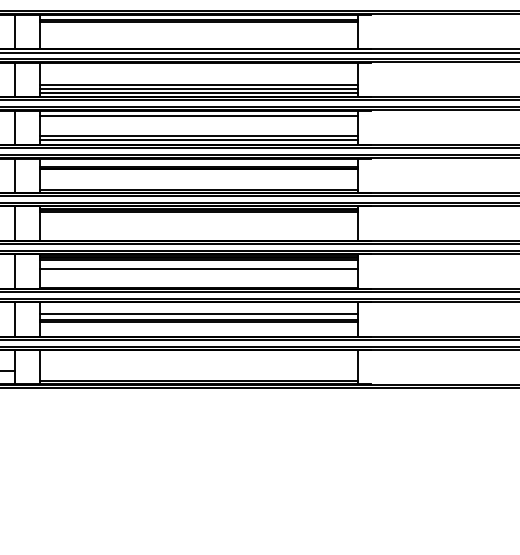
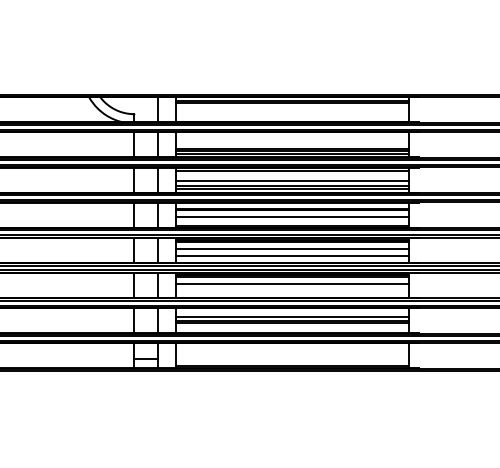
line: (198, 128) -> (292, 180), added
line: (198, 177) -> (292, 216), added
line: (198, 221) -> (292, 248), added
line: (198, 231) -> (292, 256), added

